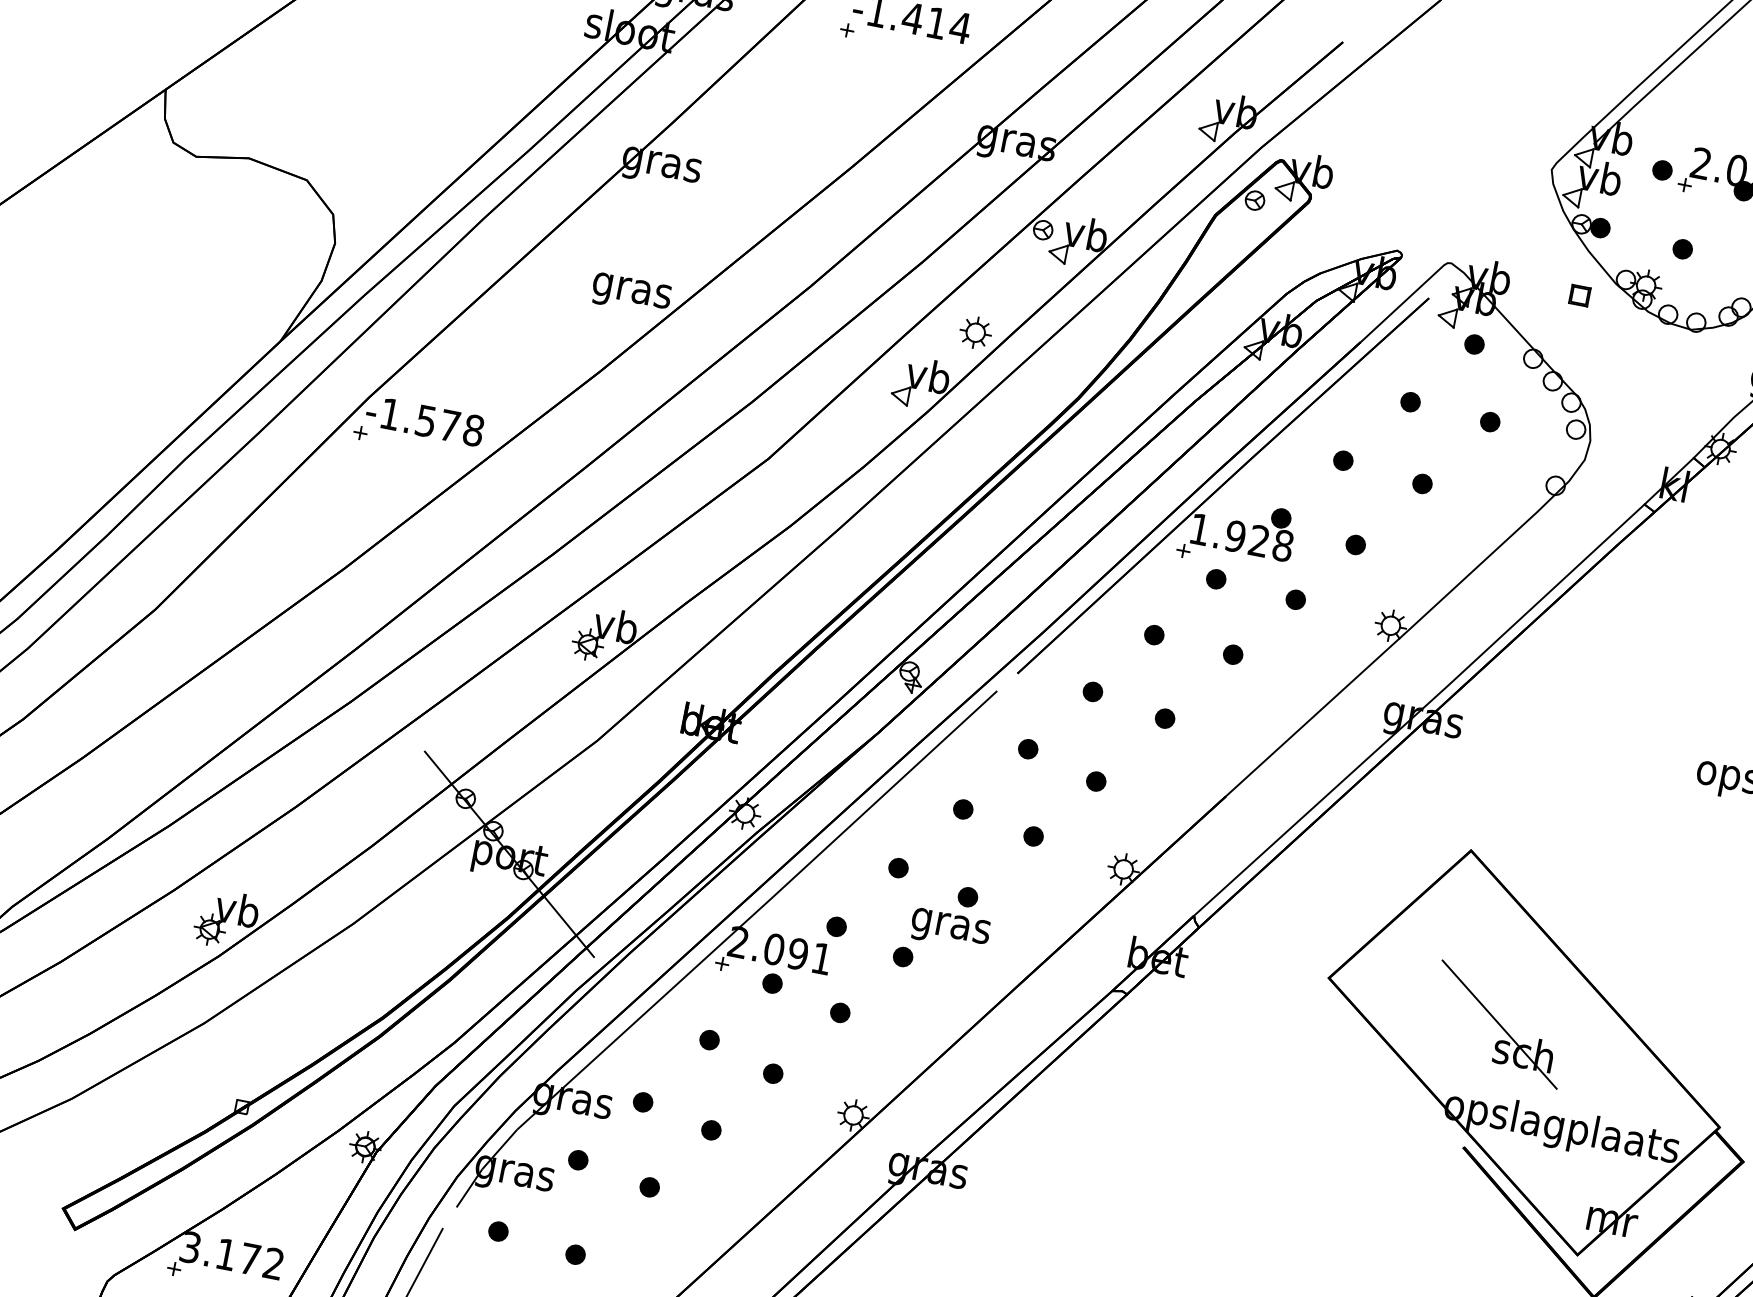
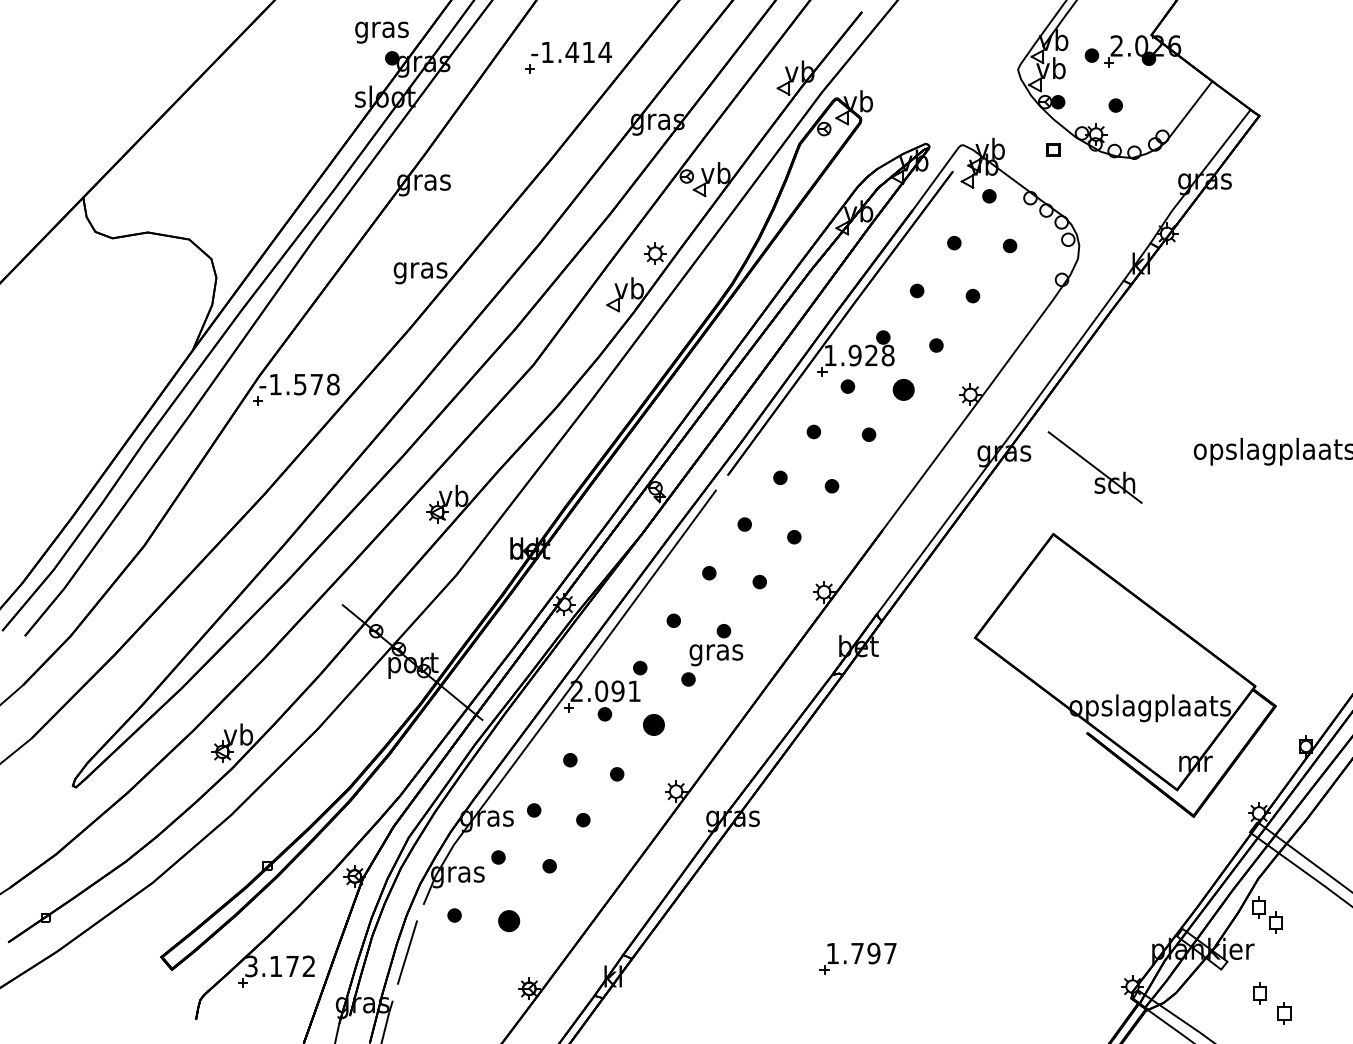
part: (1295, 599) -> (903, 389), size x1.6
part: (839, 1012) -> (653, 724), size x1.6
part: (1498, 1024) -> (1094, 467), moved
part: (574, 1254) -> (508, 920), size x1.6

